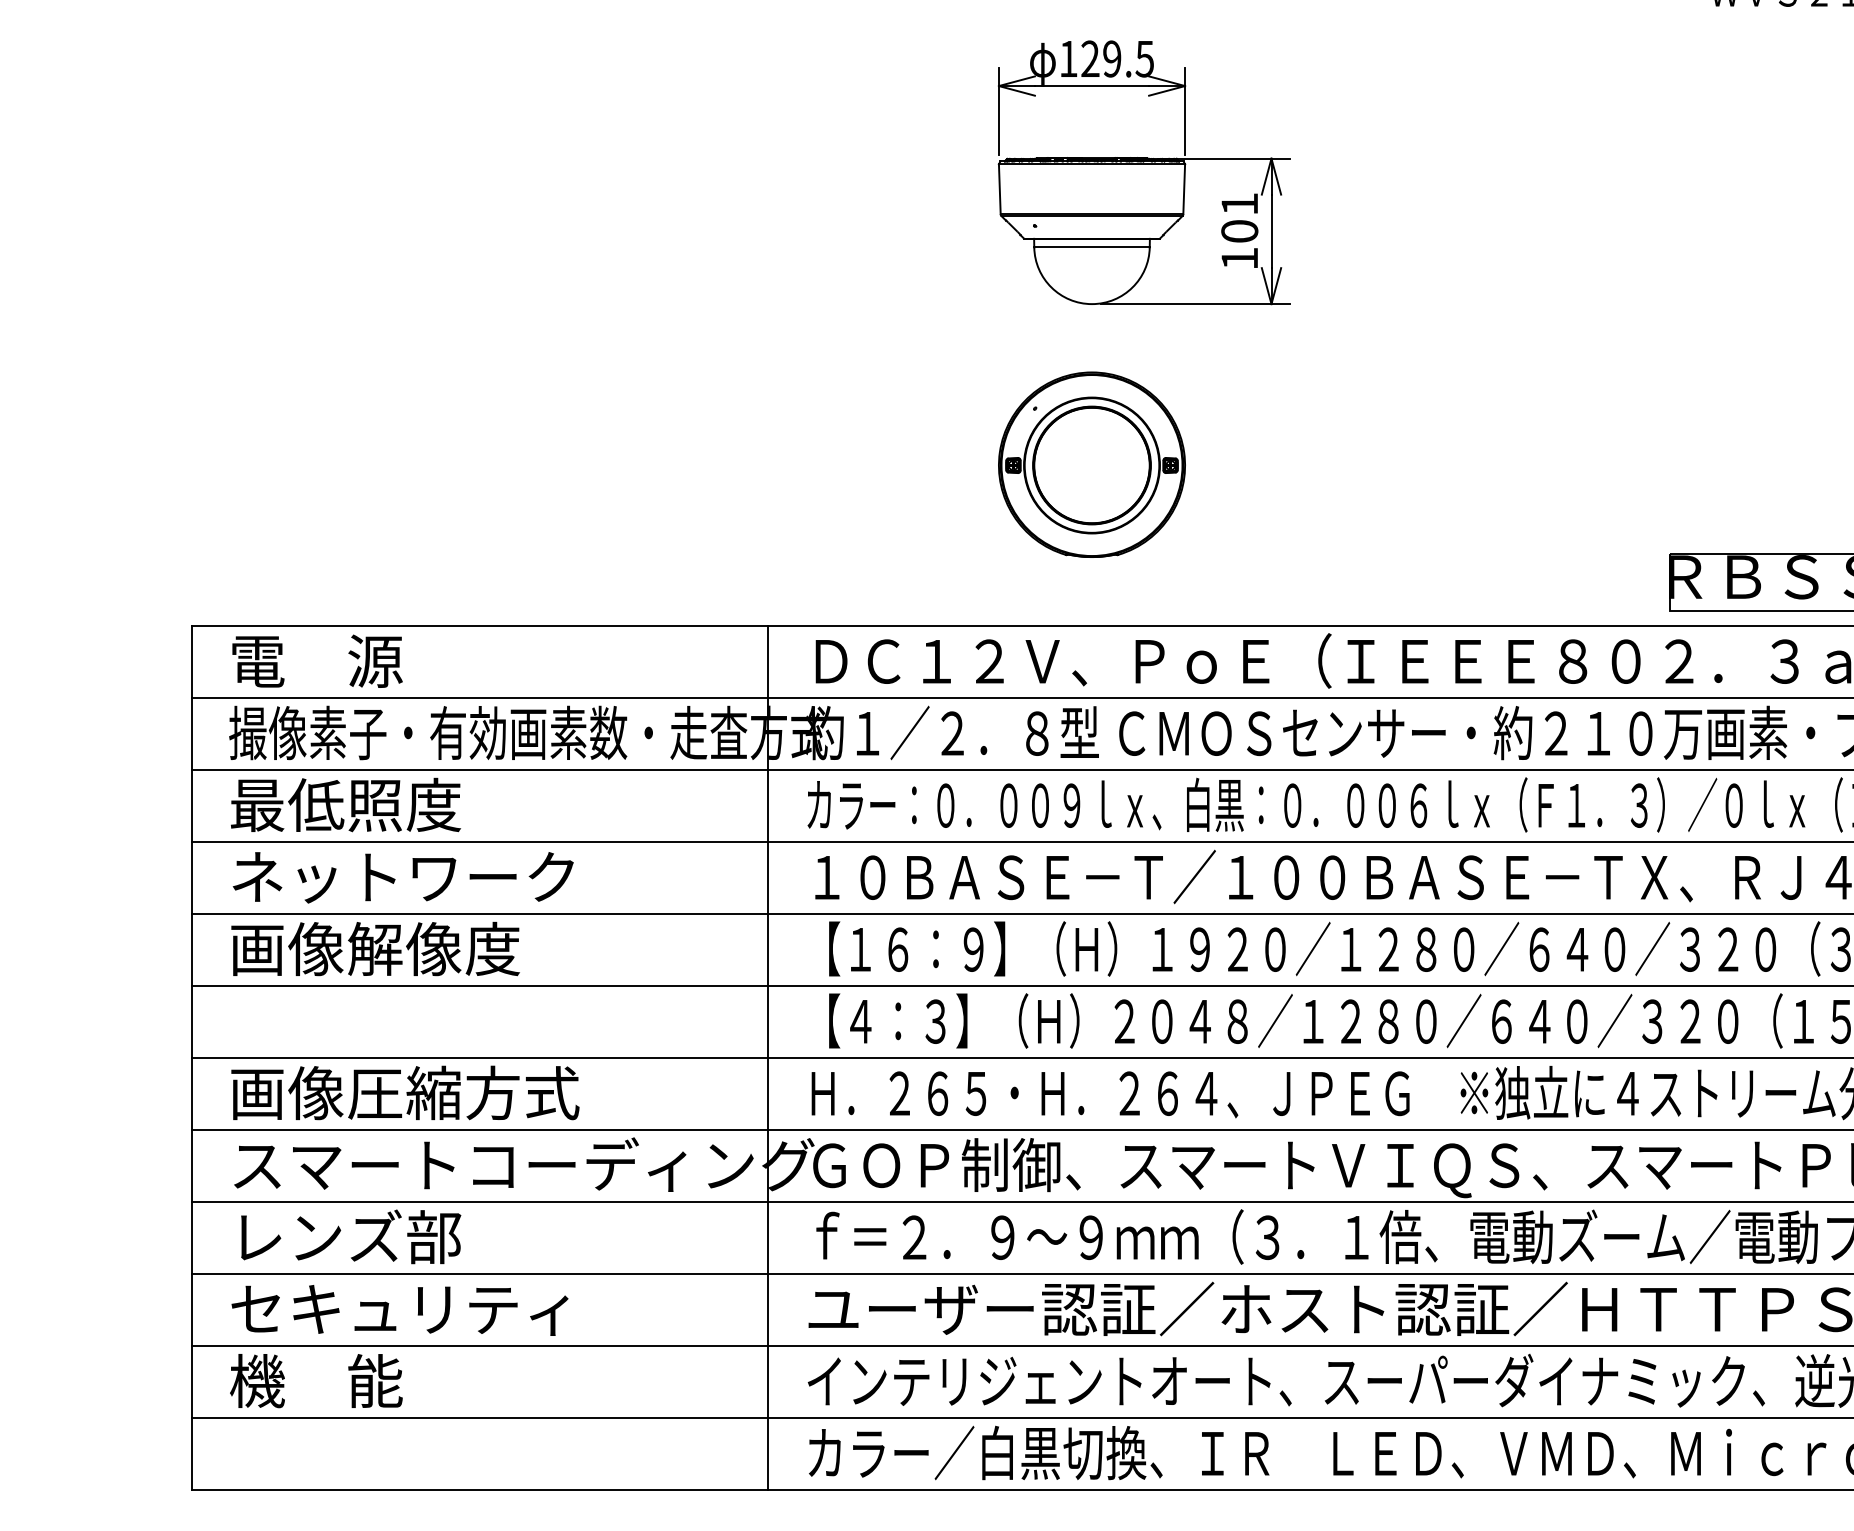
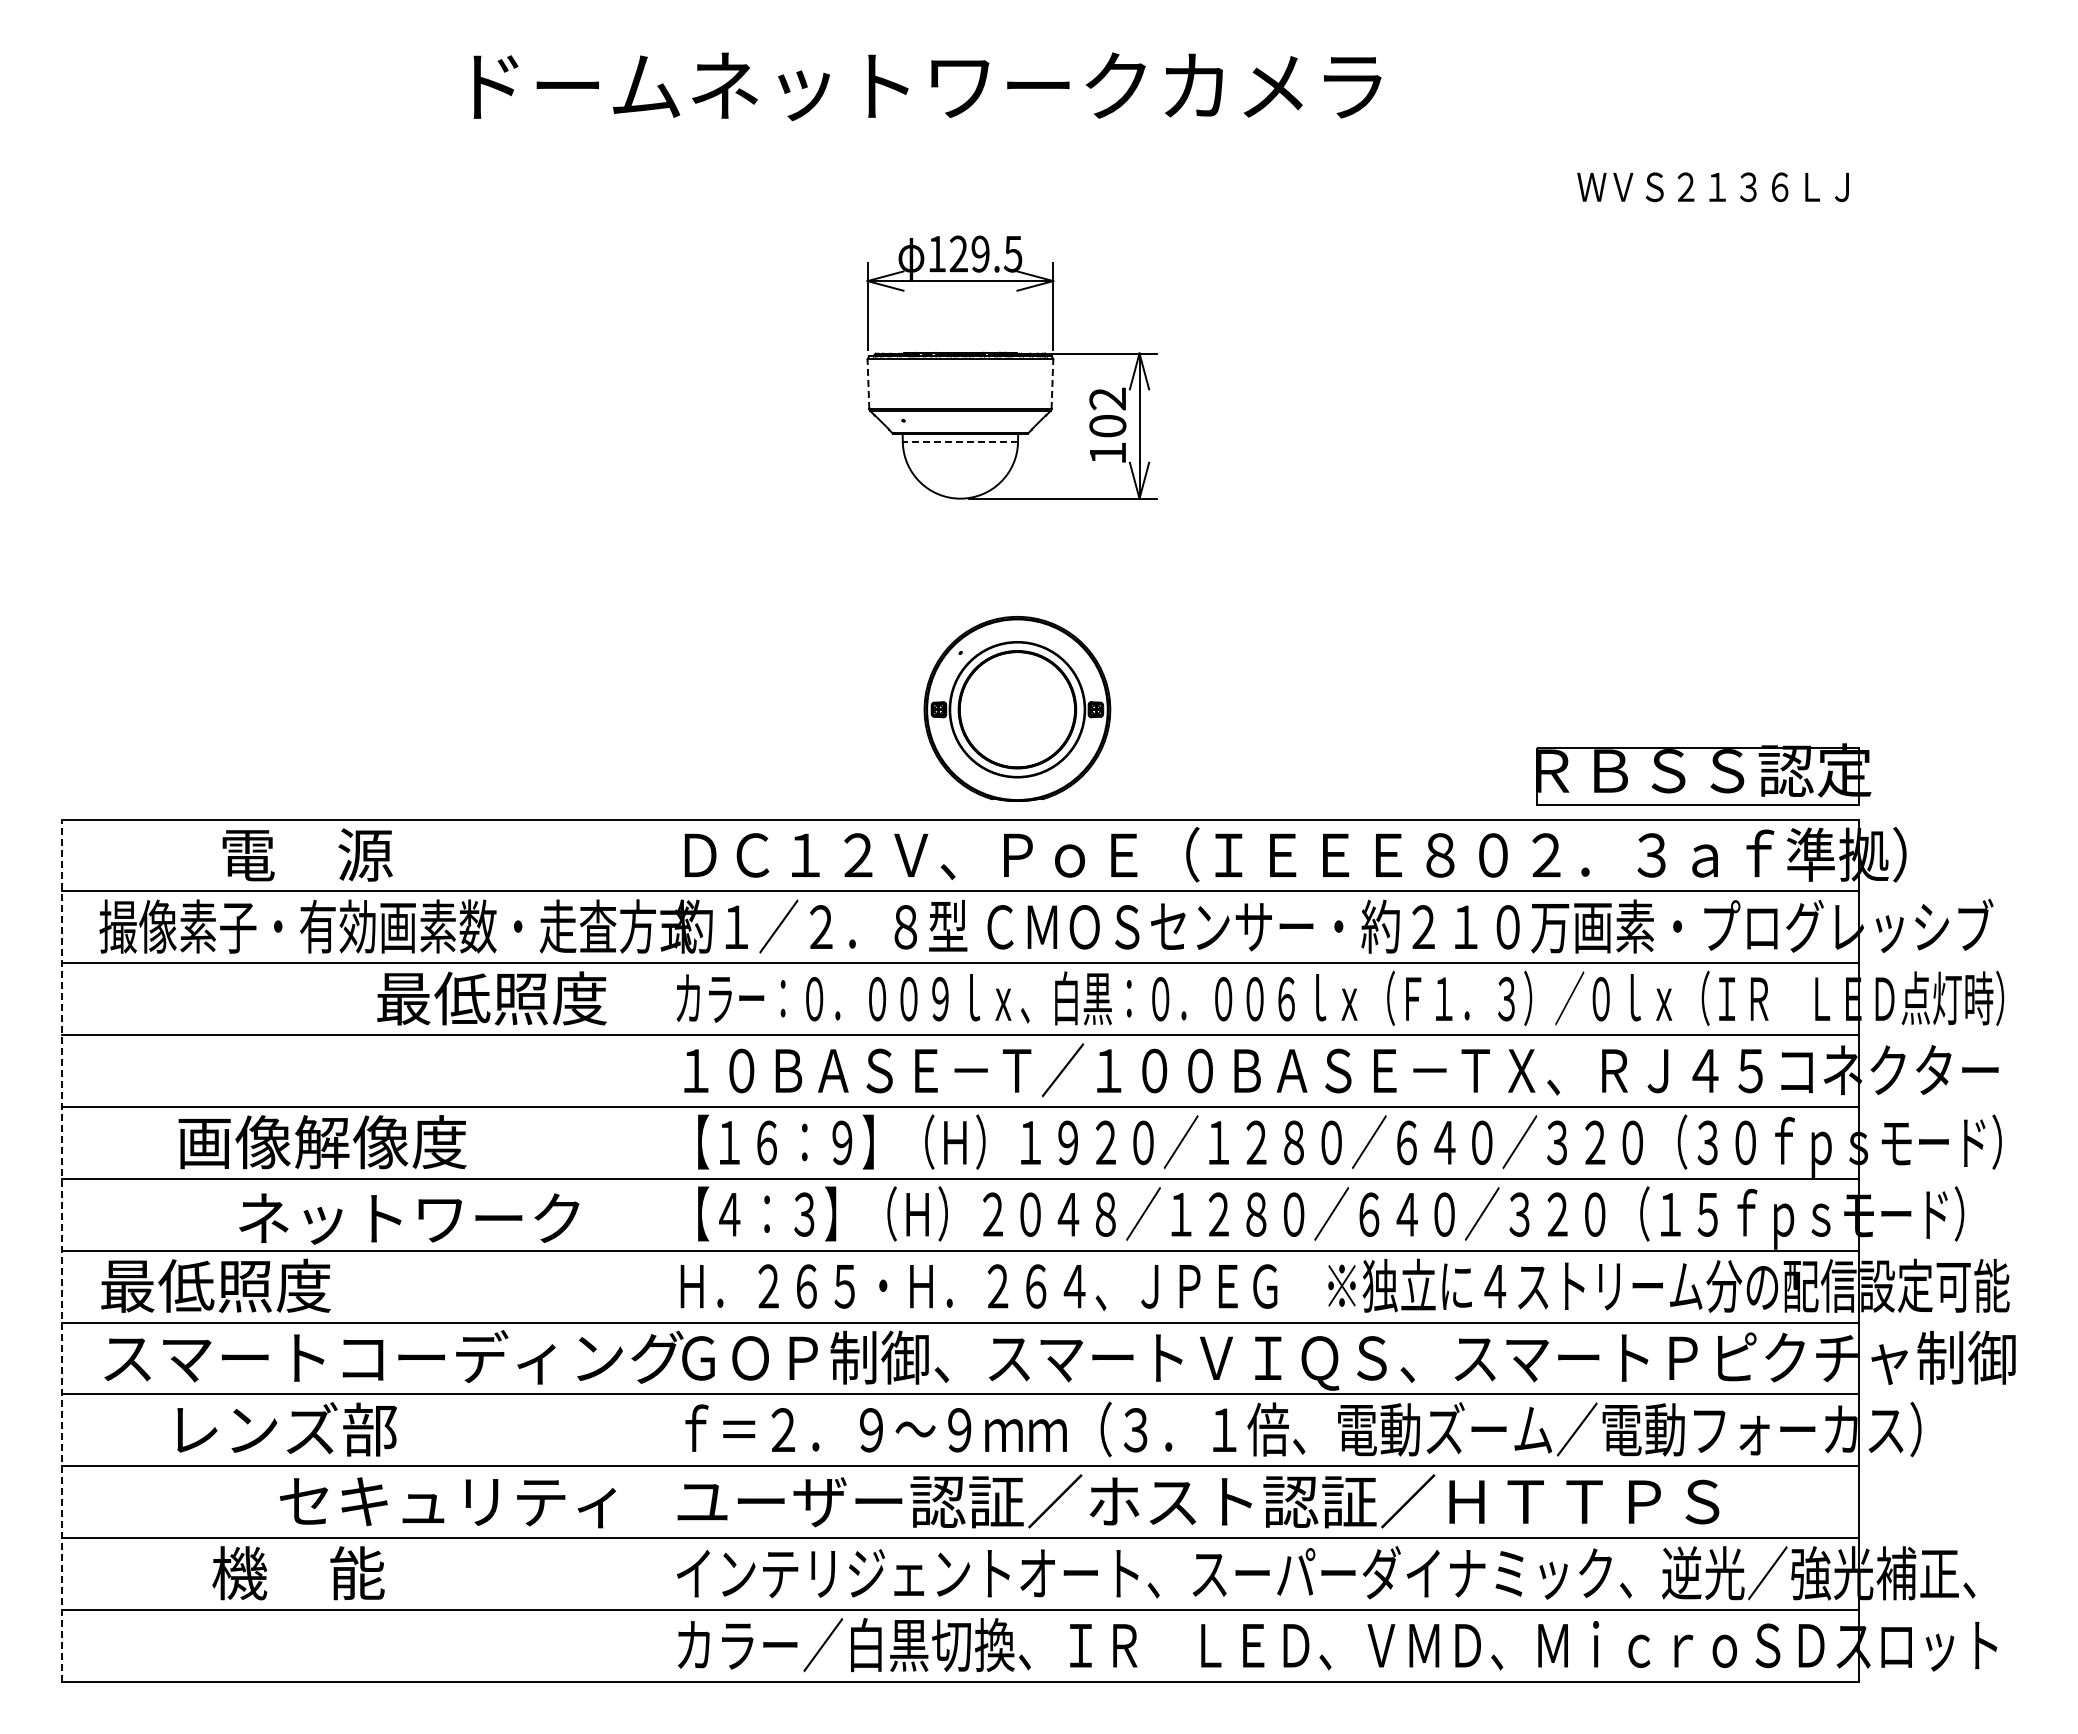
line: (999, 189) -> (868, 384), solid -> dashed
line: (1184, 189) -> (1052, 384), solid -> dashed
text: (1239, 203) -> (1107, 398), 101 -> 102
line: (1092, 247) -> (960, 442), solid -> dashed
part: (1092, 464) -> (1017, 708), moved
text: (317, 660) -> (307, 854), moved
text: (345, 805) -> (491, 998), moved
text: (403, 877) -> (409, 1218), moved
text: (375, 949) -> (322, 1142), moved
line: (192, 1057) -> (62, 1250), solid -> dashed
line: (768, 1057) -> (637, 1250), removed
text: (405, 1092) -> (275, 1285), 画像圧縮方式 -> 最低照度
text: (350, 1236) -> (286, 1429), moved
text: (399, 1310) -> (447, 1502), moved
text: (316, 1381) -> (298, 1573), moved

